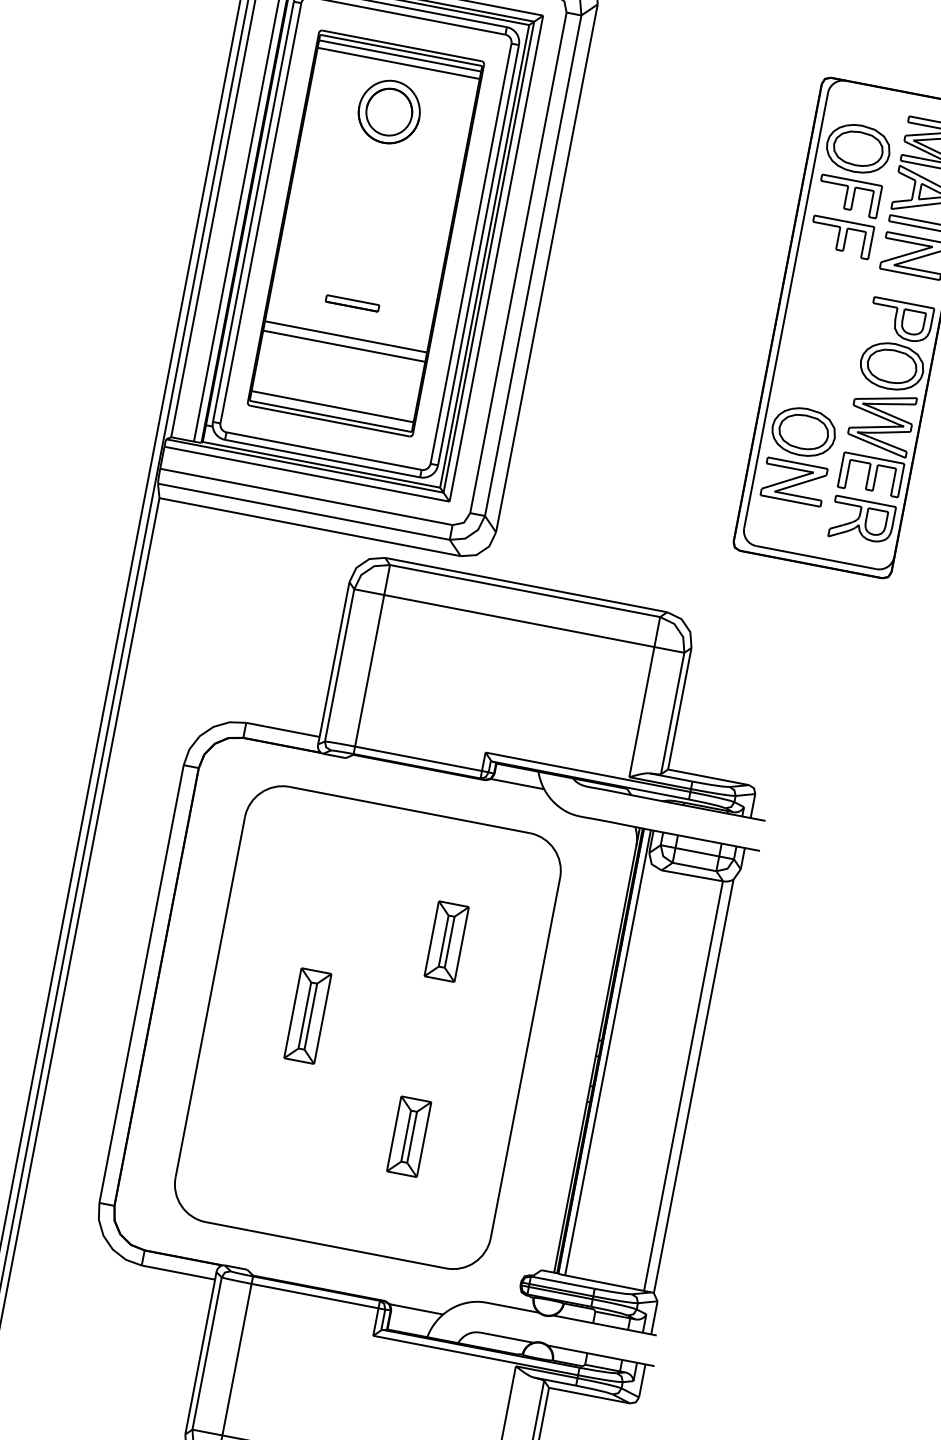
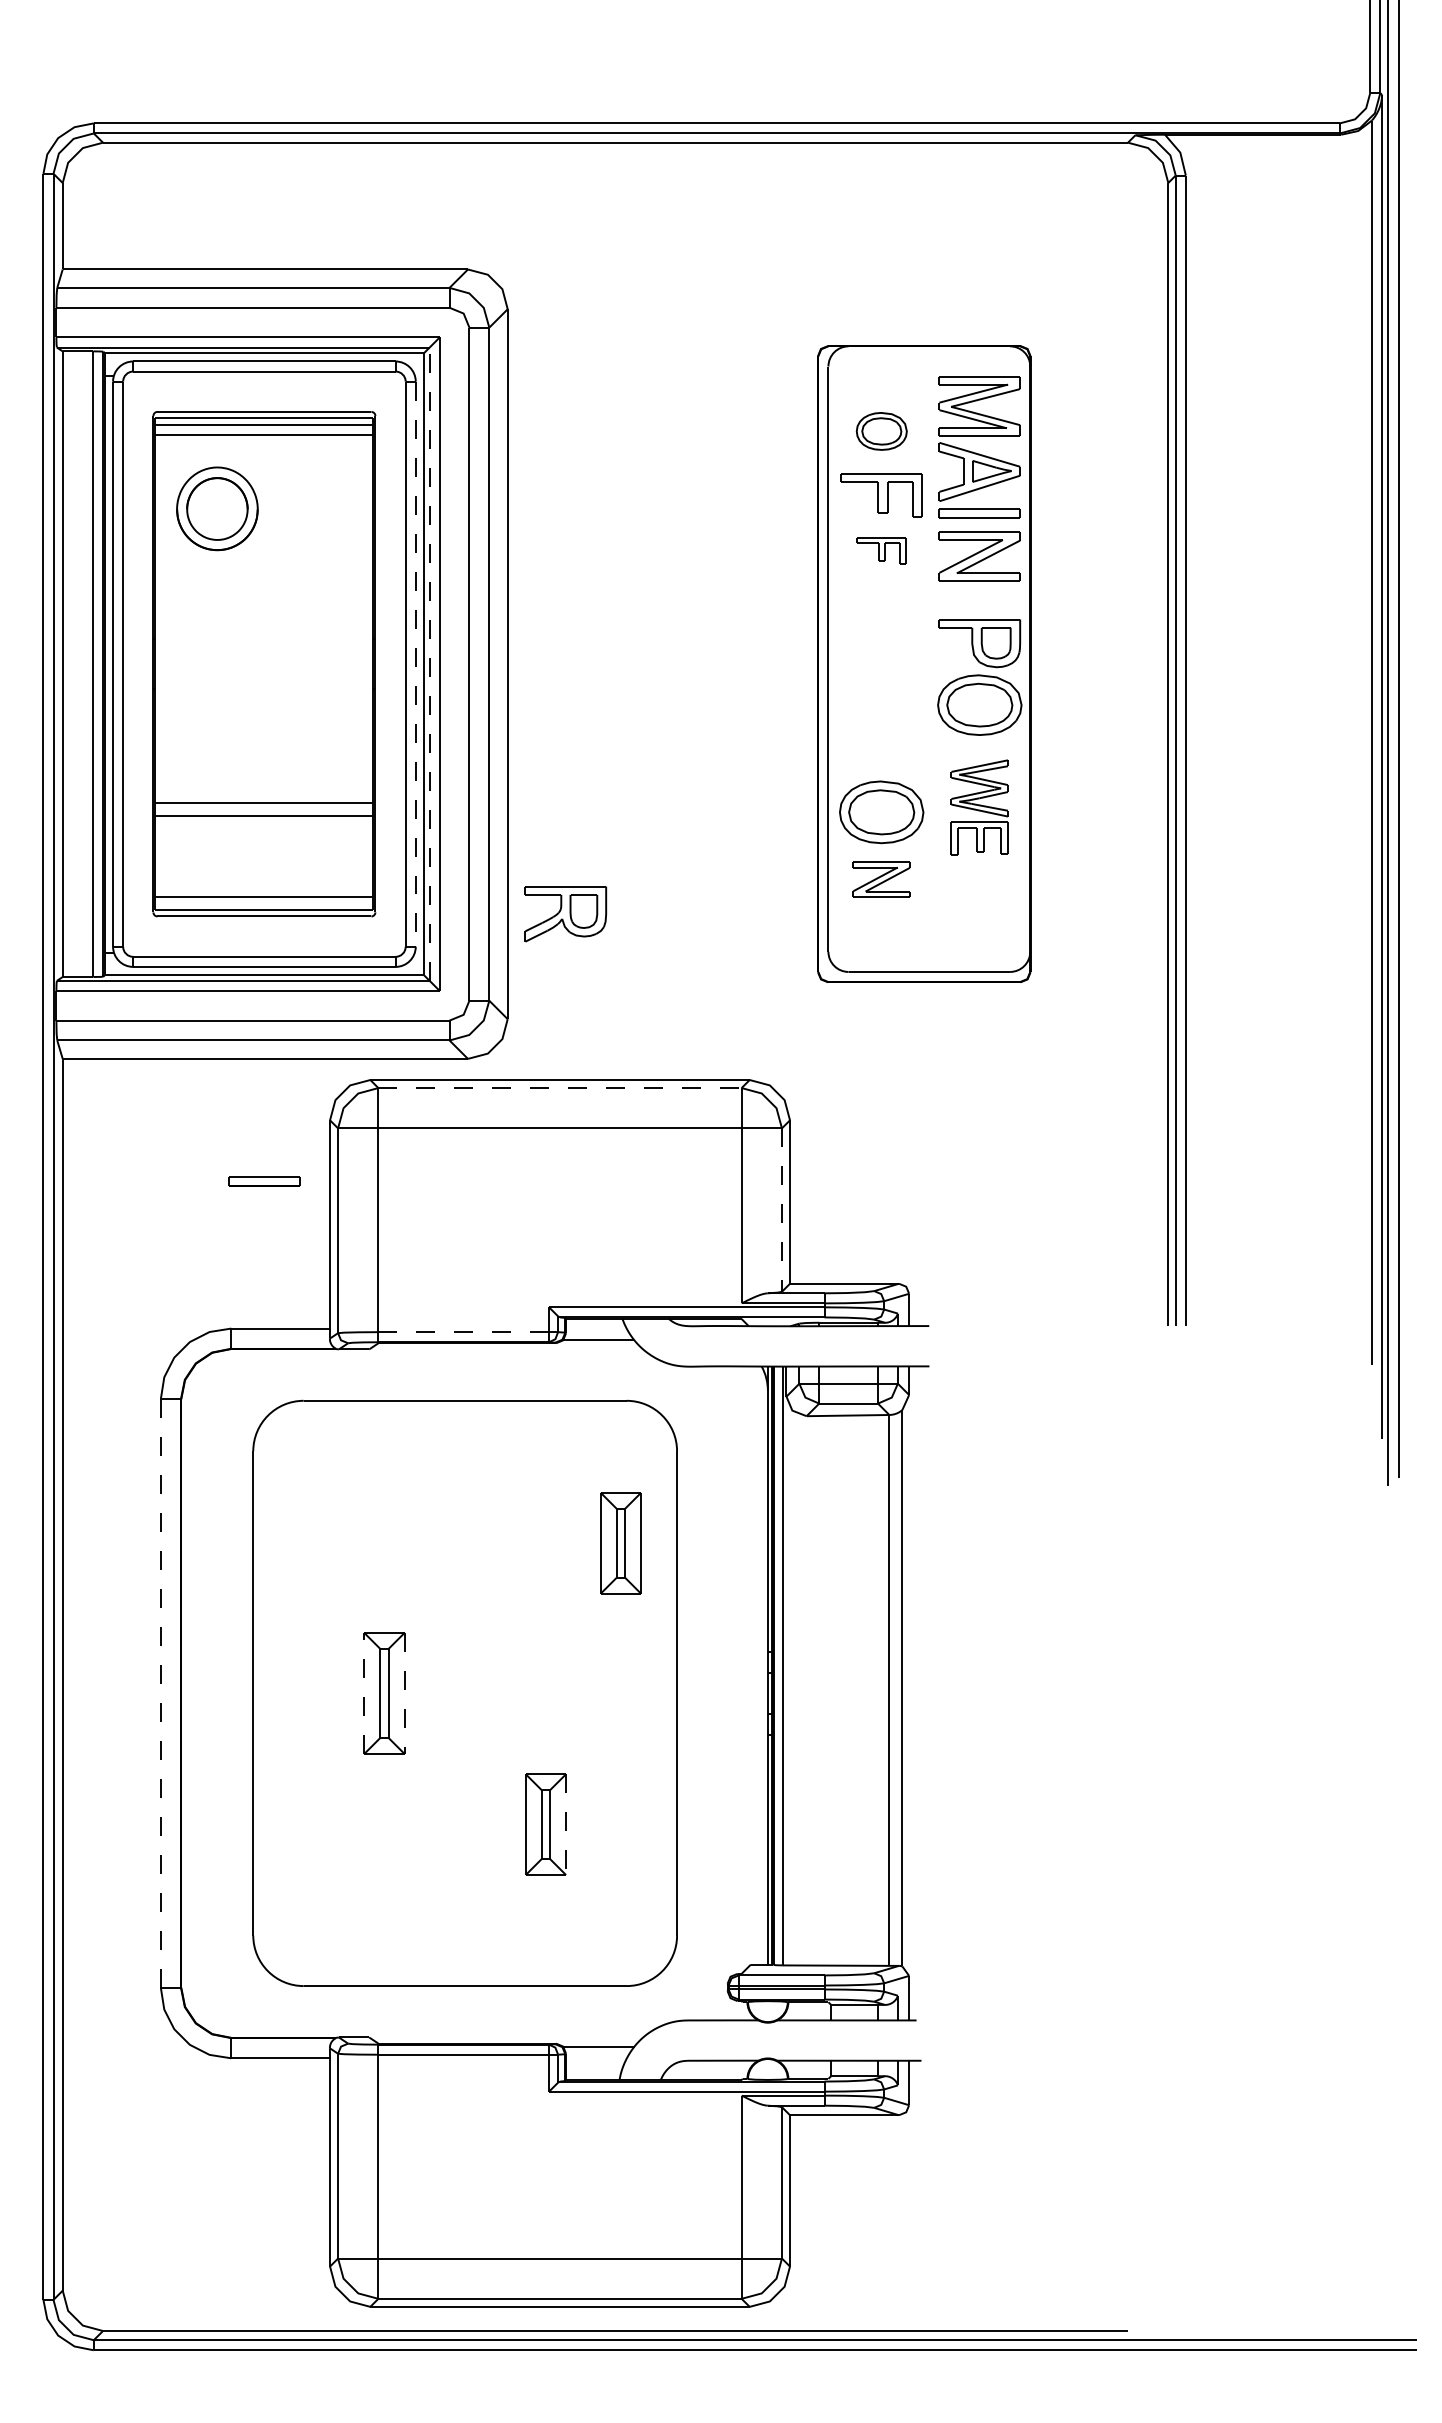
part: (389, 111) -> (217, 508), moved
part: (858, 148) -> (881, 431), size x0.6
part: (841, 237) -> (881, 550), size x0.6
line: (478, 255) -> (415, 664), solid -> dashed
line: (488, 257) -> (429, 664), solid -> dashed
part: (352, 303) -> (264, 1181), moved
part: (877, 442) -> (979, 807), size x0.7
part: (794, 481) -> (881, 879), size x0.7
part: (861, 522) -> (565, 914), moved
line: (525, 591) -> (560, 1088), solid -> dashed
line: (672, 713) -> (781, 1210), solid -> dashed
line: (419, 759) -> (464, 1332), solid -> dashed
part: (446, 941) -> (620, 1543), moved
line: (141, 983) -> (160, 1692), solid -> dashed
line: (293, 1013) -> (364, 1693), solid -> dashed
line: (322, 1019) -> (404, 1693), solid -> dashed
line: (424, 1140) -> (566, 1825), solid -> dashed

